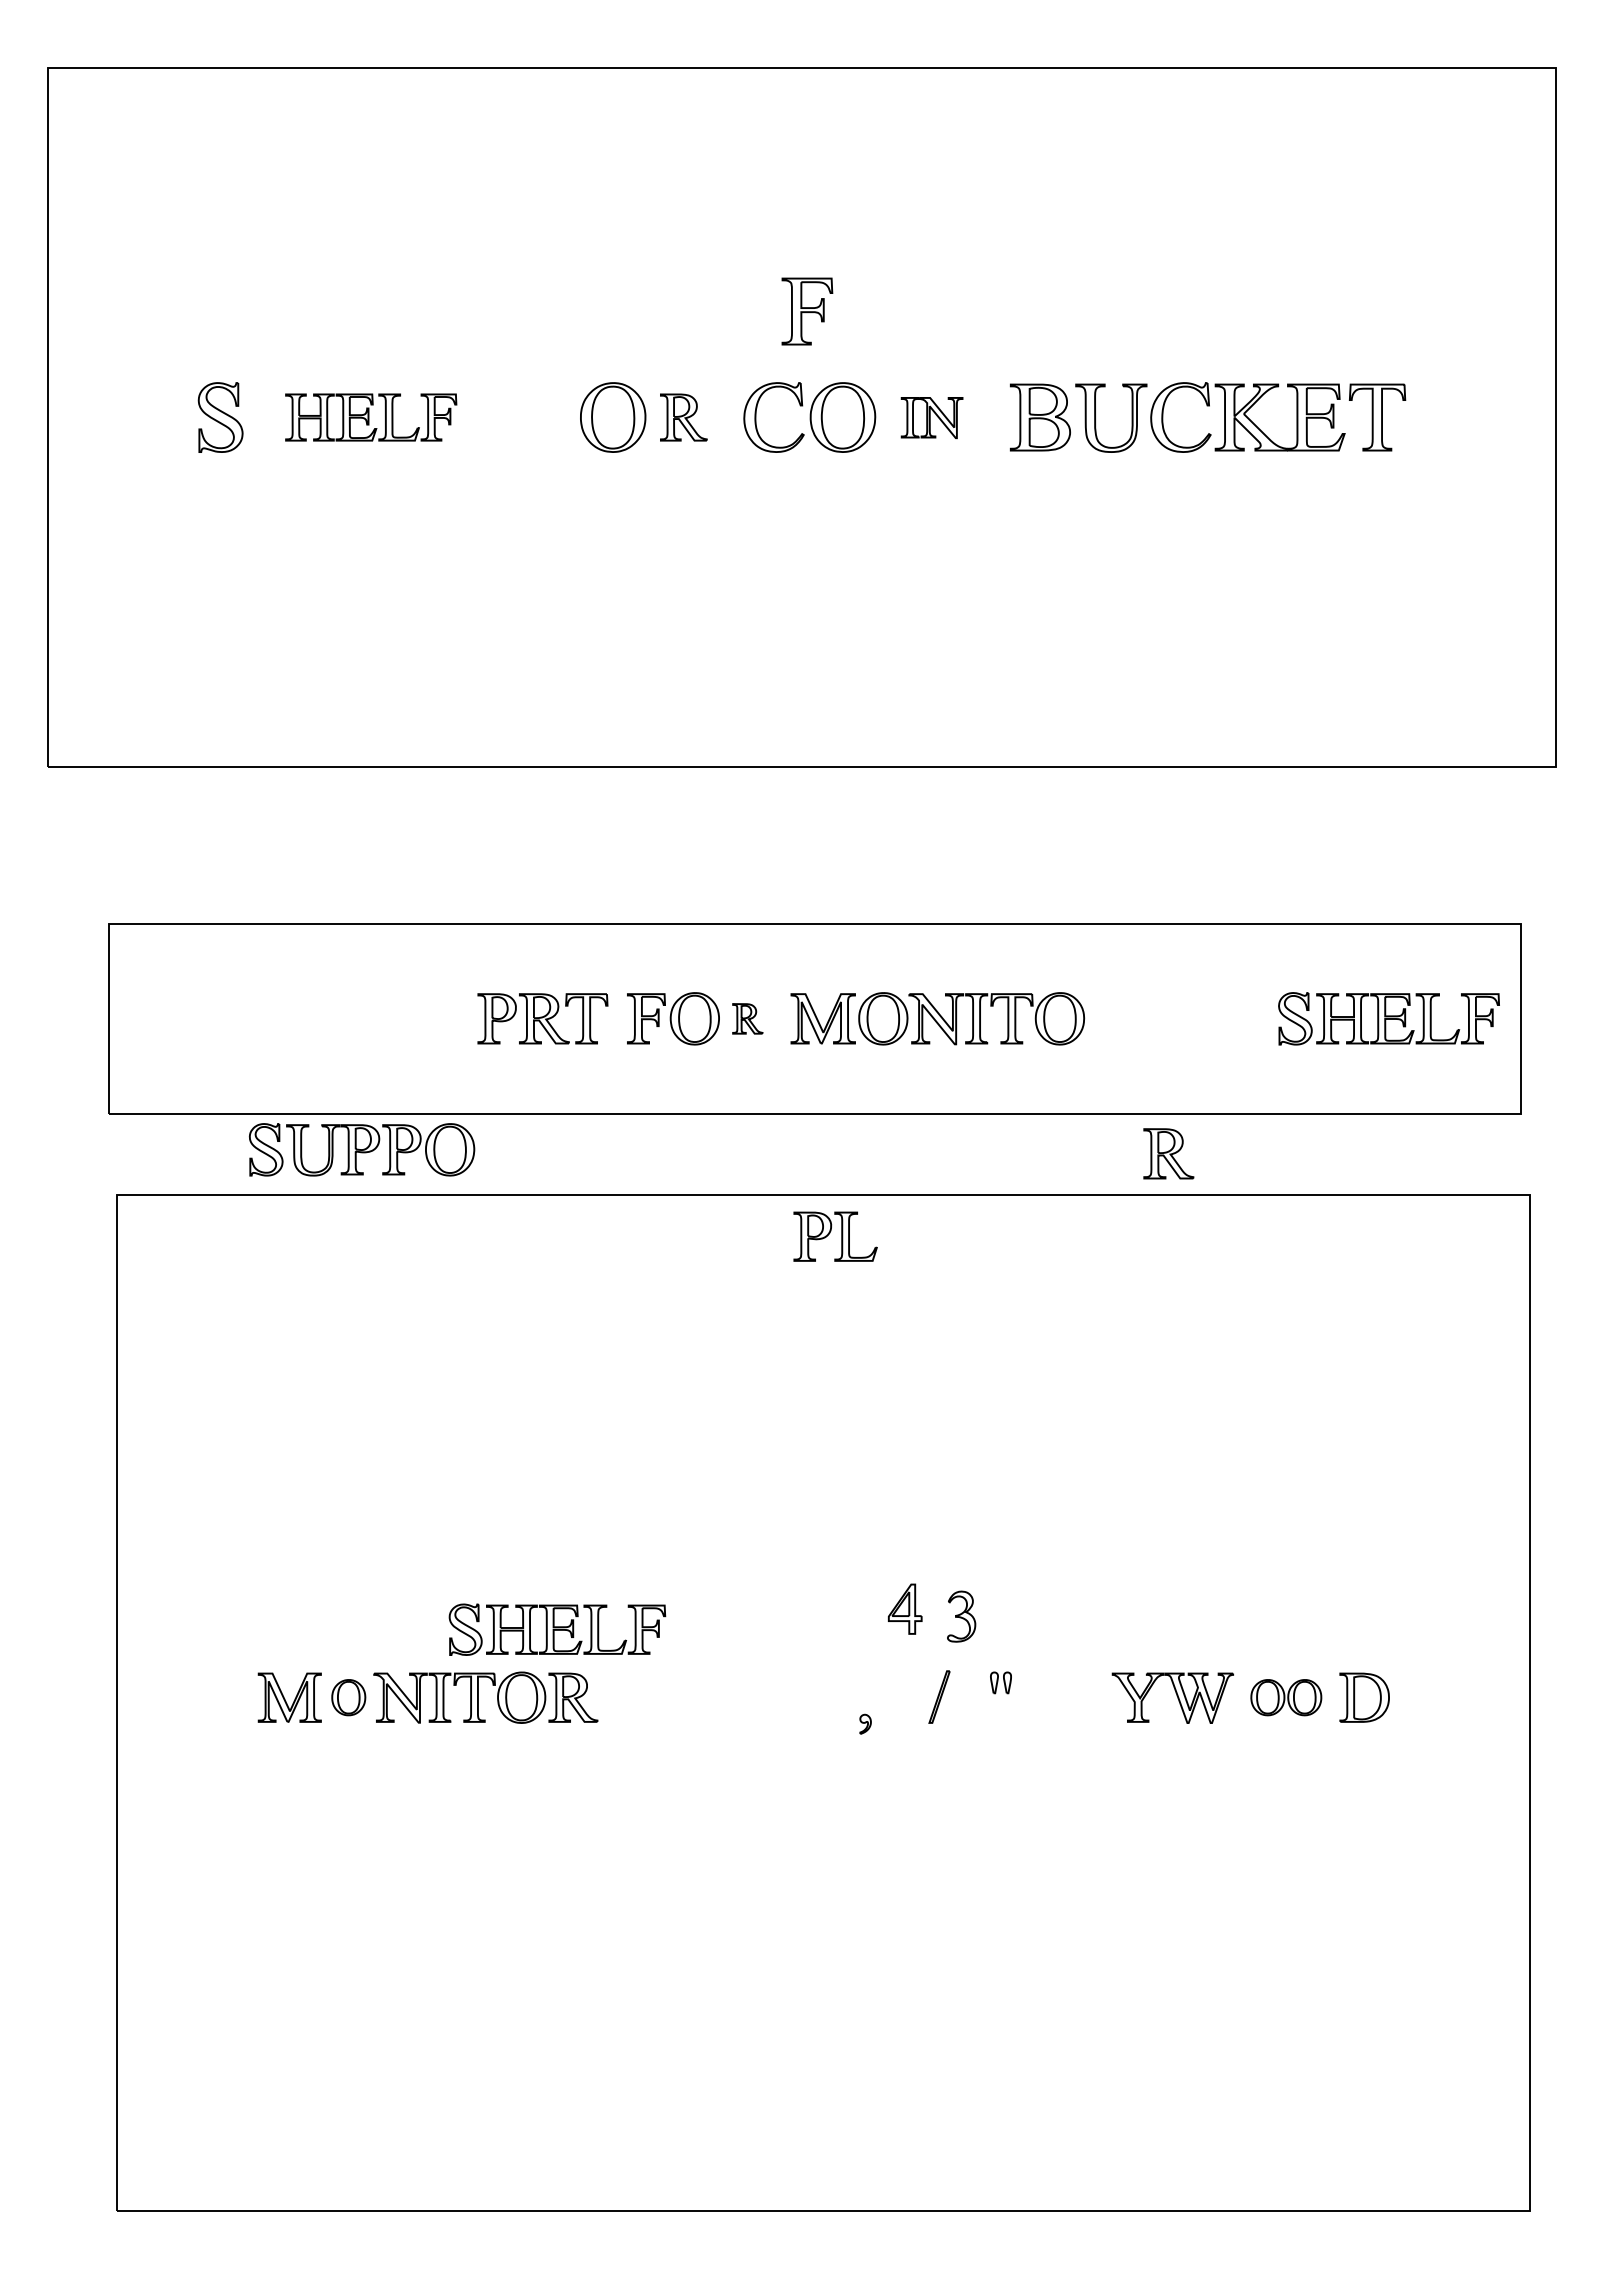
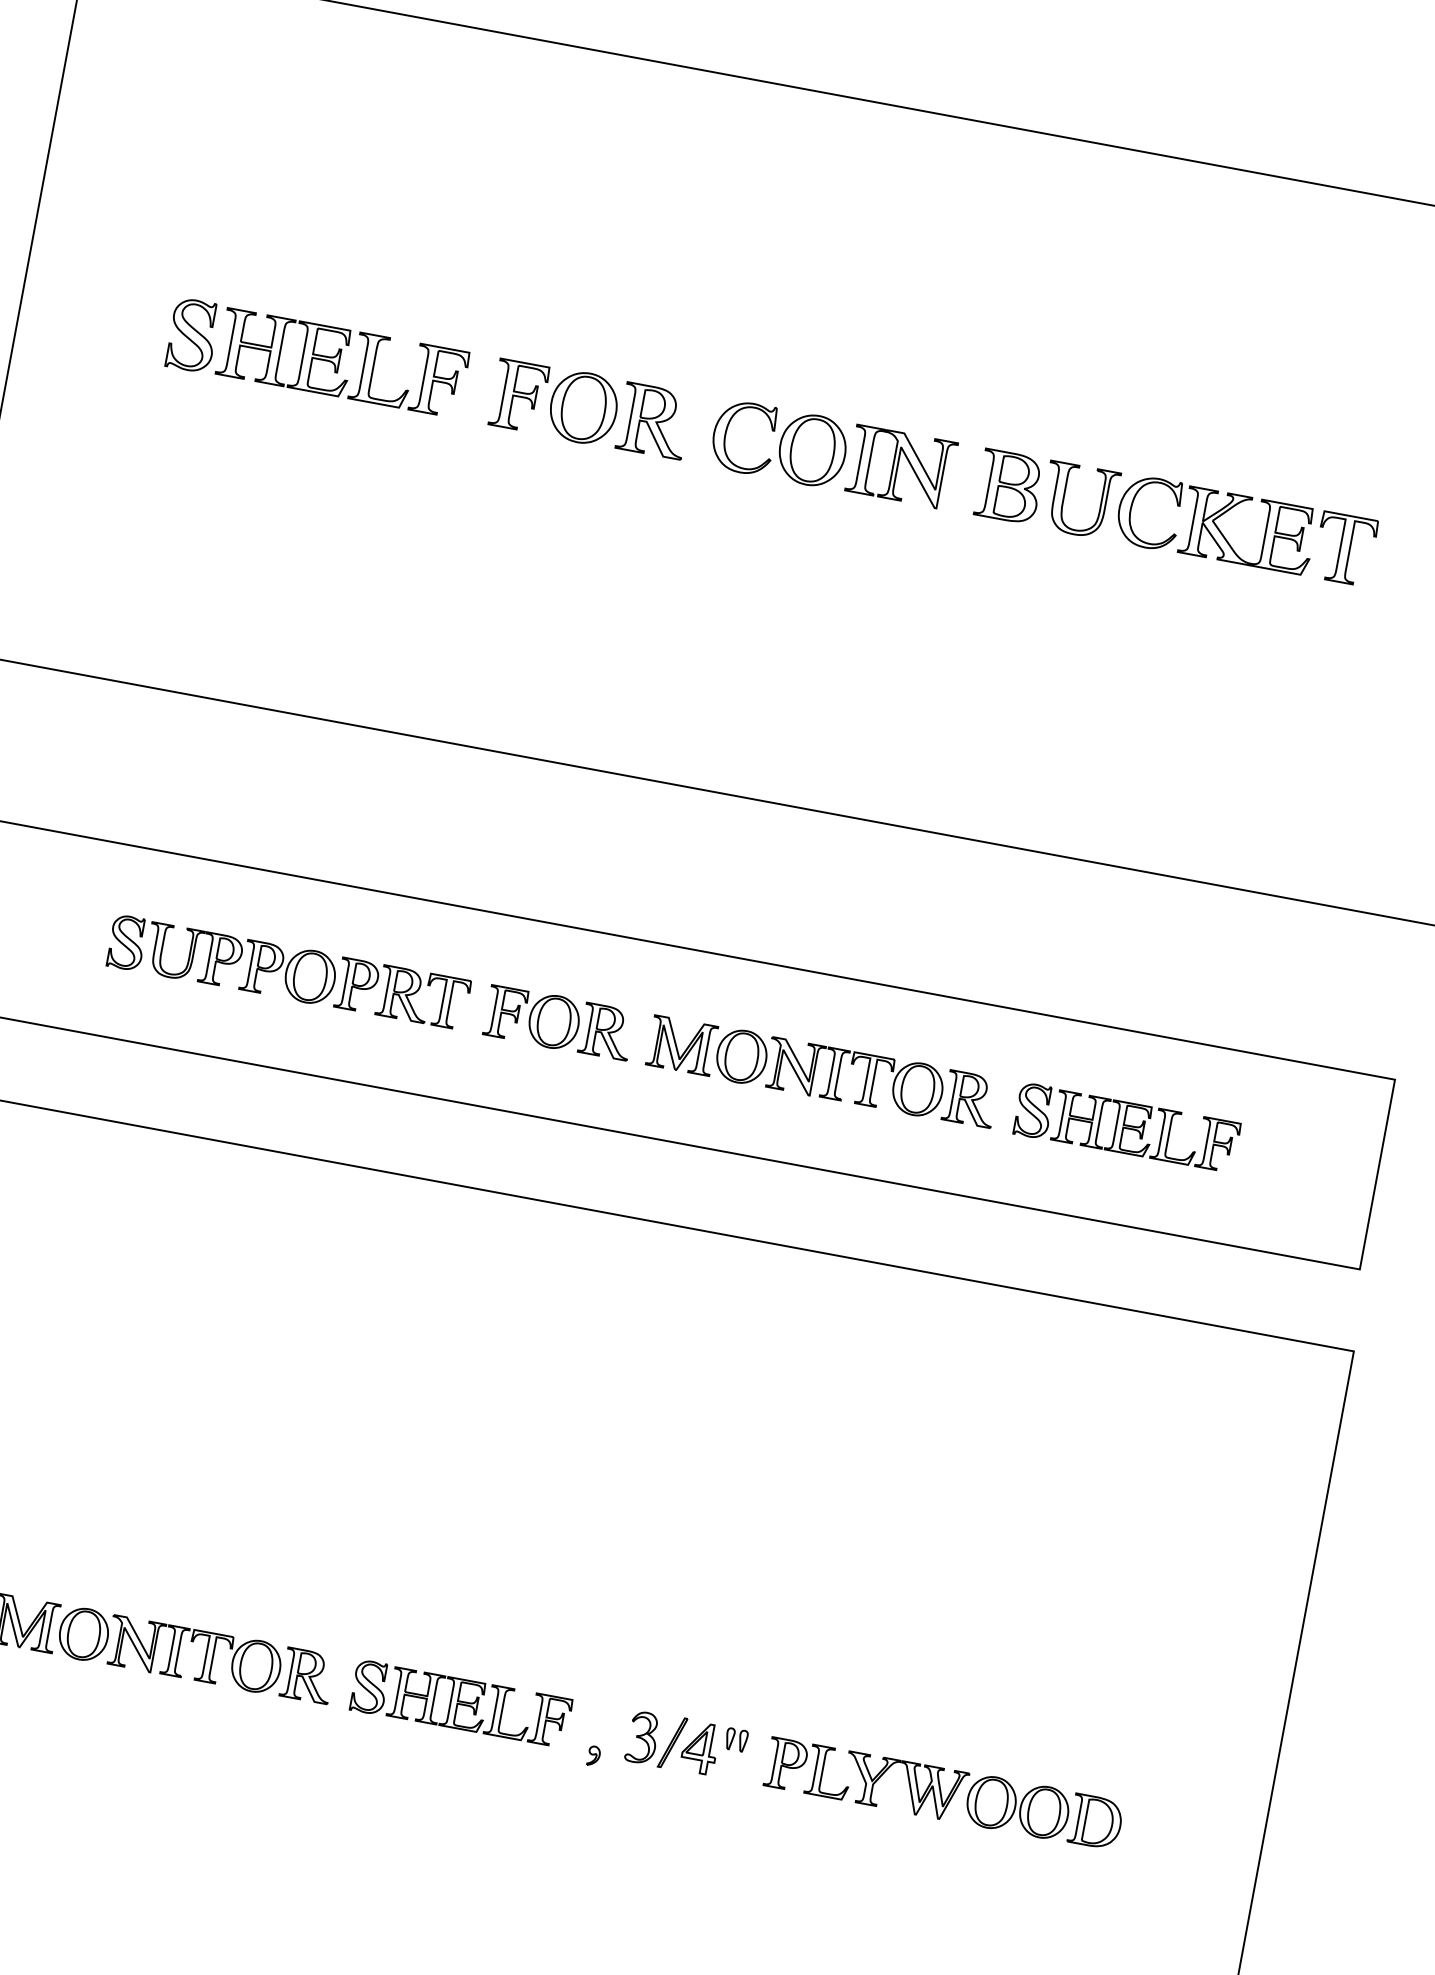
part: (807, 311) -> (519, 395), moved
part: (370, 417) -> (342, 363), size x1.43
part: (683, 417) -> (653, 420), size x1.43
part: (931, 417) -> (900, 466), size x1.67
part: (747, 1018) -> (606, 1031), size x1.67
part: (1388, 1018) -> (1126, 1127), moved
part: (361, 1149) -> (222, 960), moved
part: (1168, 1153) -> (970, 1098), moved
part: (835, 1236) -> (809, 1768), moved
part: (904, 1608) -> (699, 1747), moved
part: (961, 1616) -> (642, 1737), moved
part: (557, 1629) -> (461, 1704), moved
part: (348, 1697) -> (83, 1634), size x1.43
part: (1286, 1697) -> (1018, 1807), size x1.43

